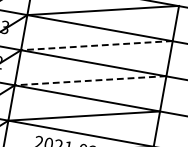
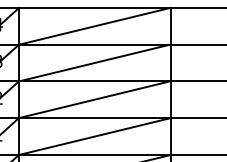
line: (96, 46) -> (94, 63), dashed -> solid
line: (90, 80) -> (94, 99), dashed -> solid

